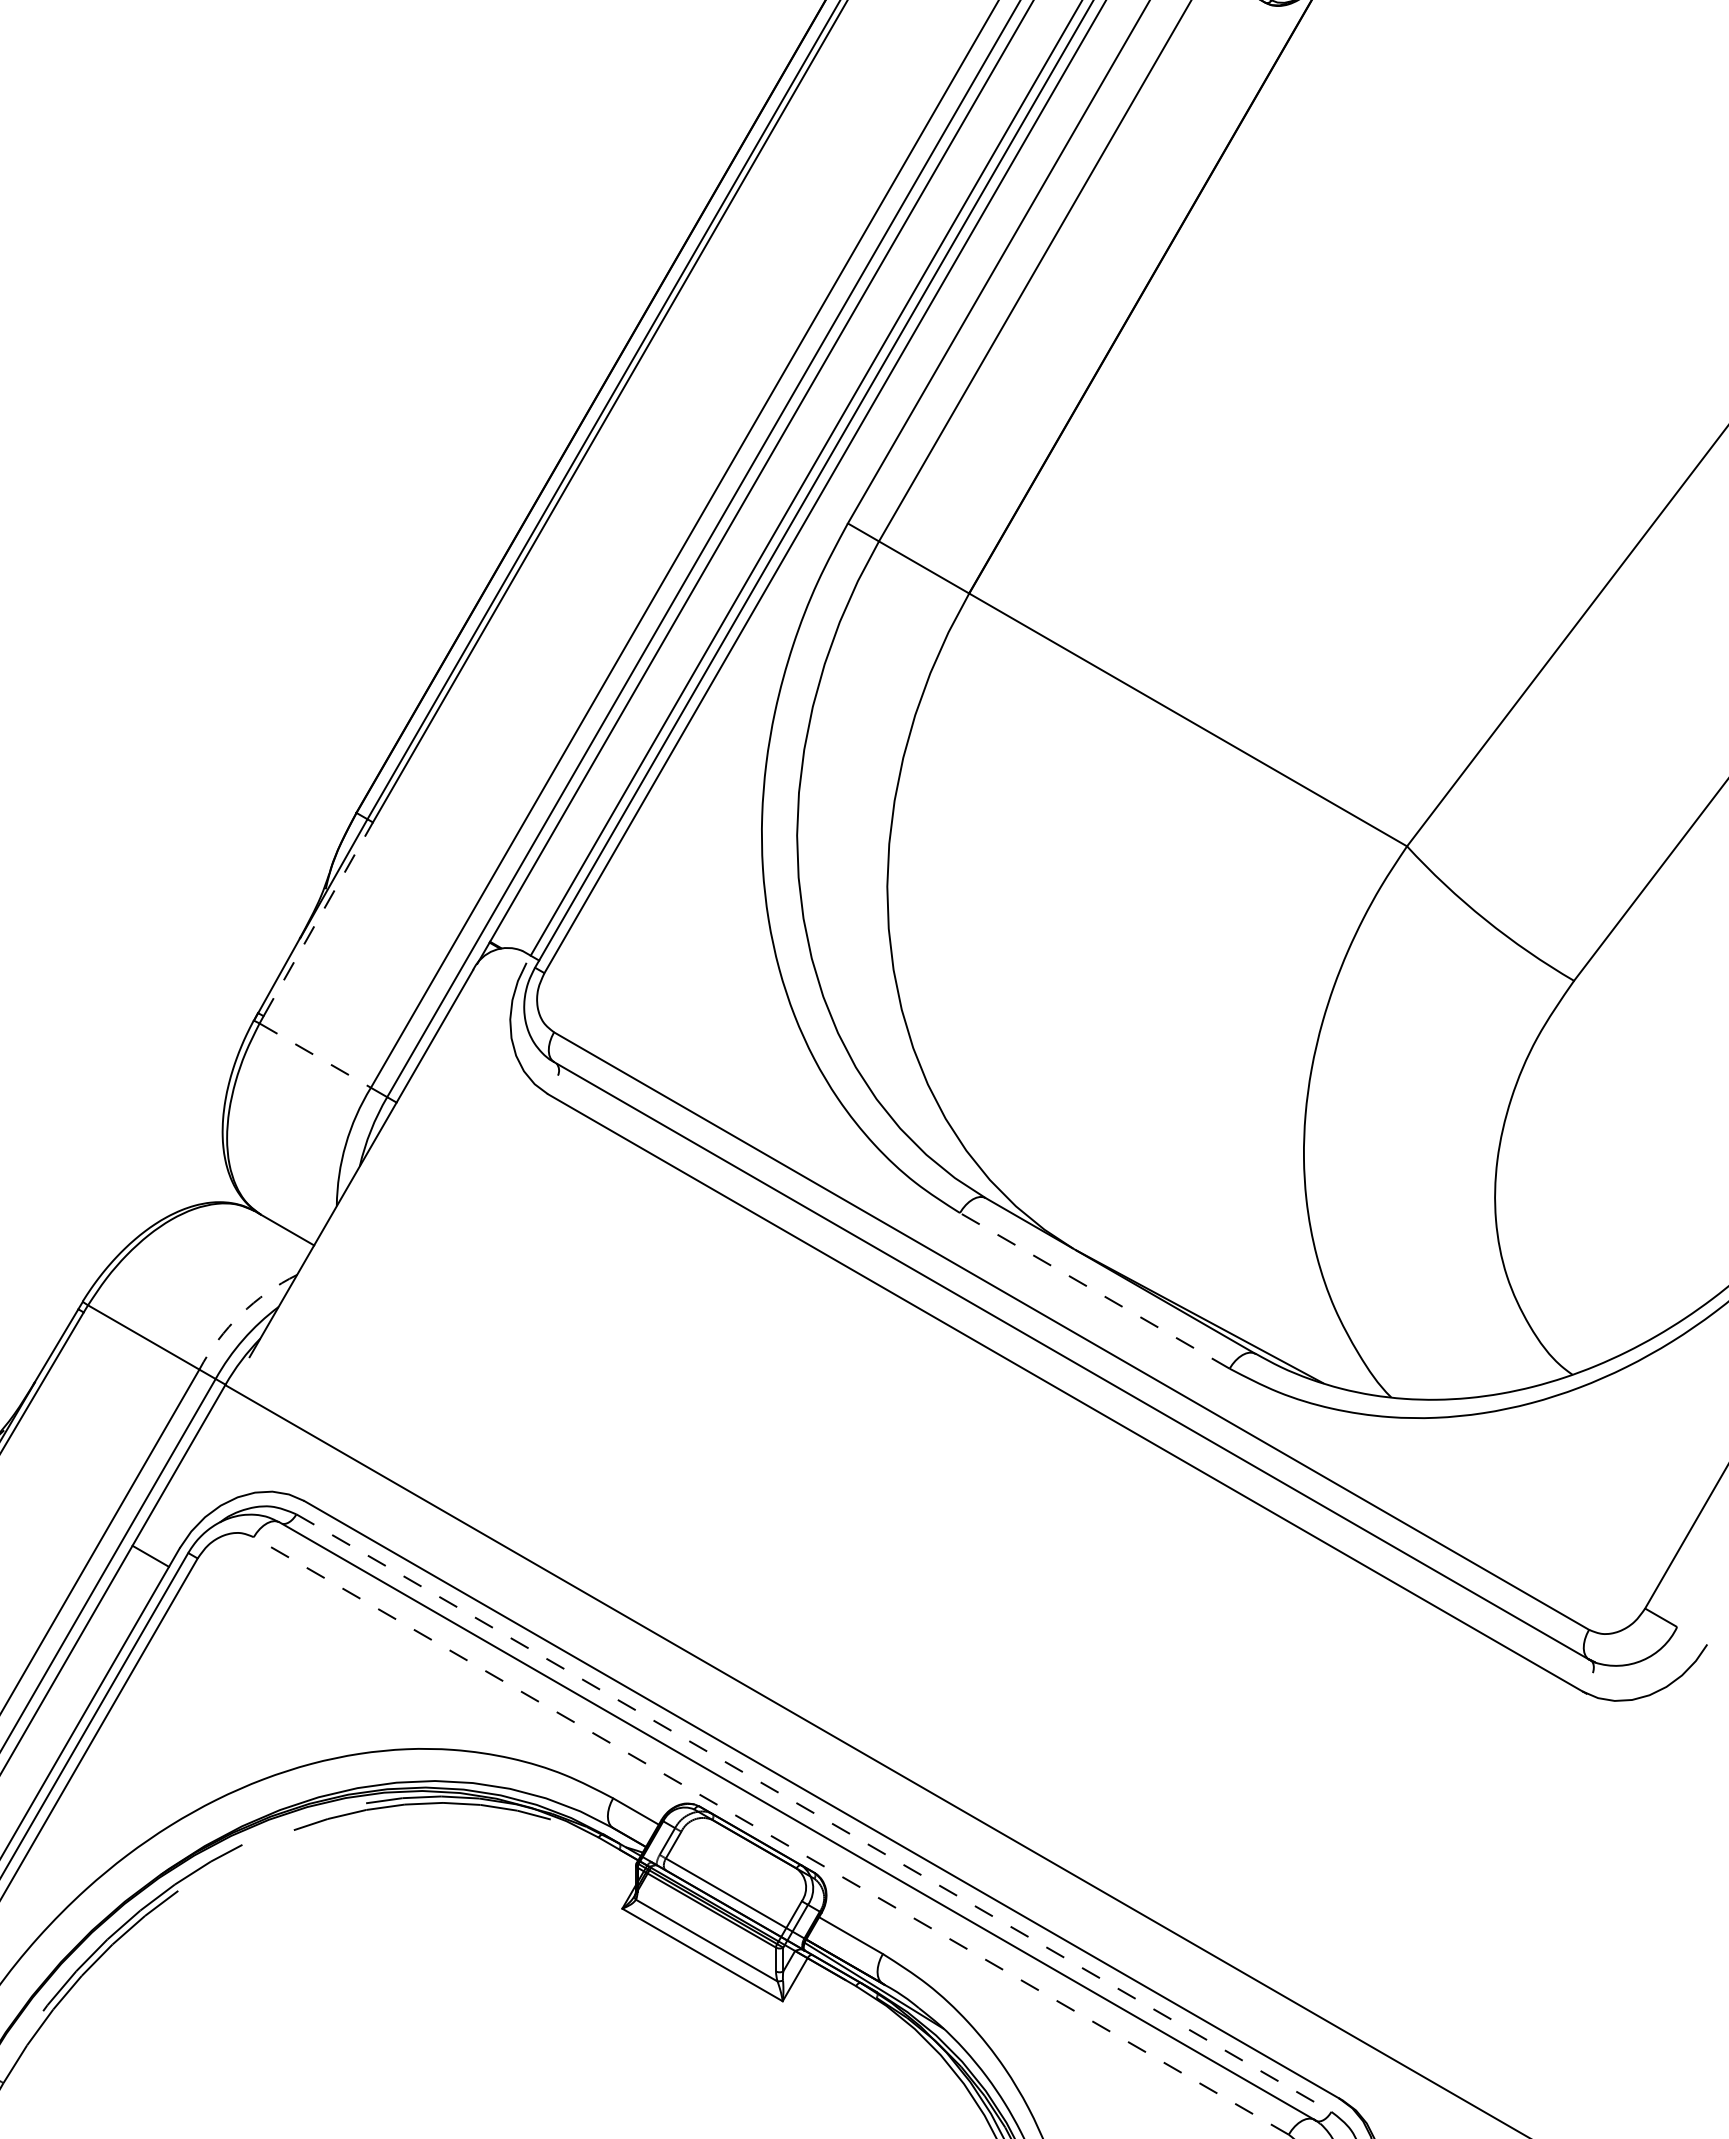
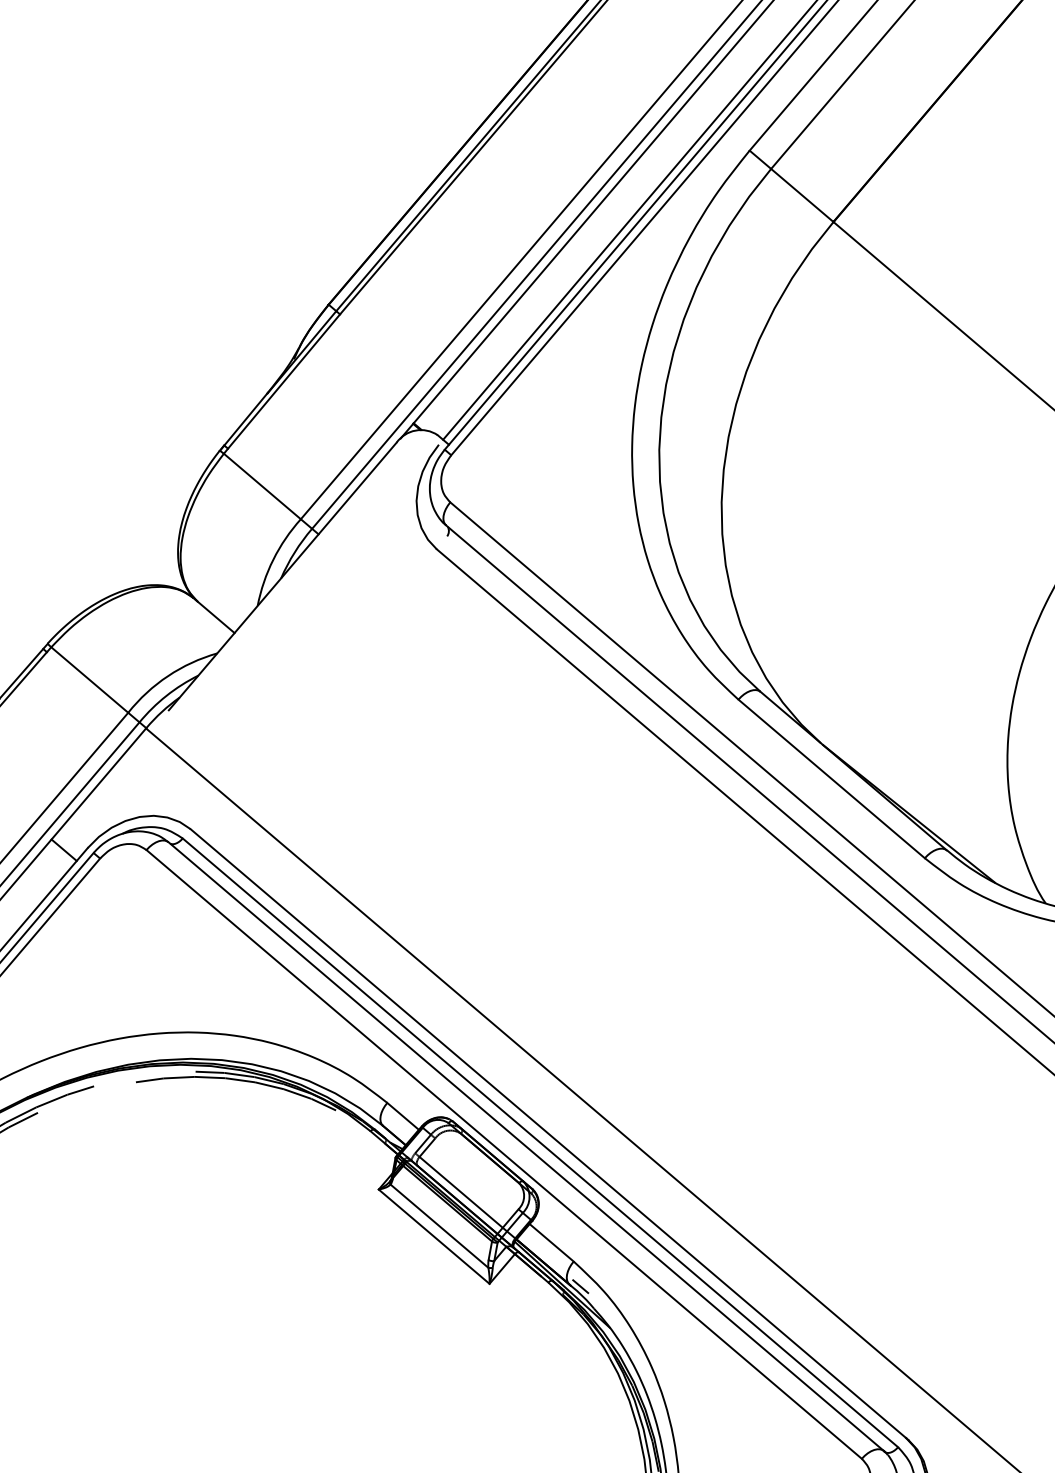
line: (318, 918) -> (284, 380), dashed -> solid
line: (315, 1055) -> (262, 486), dashed -> solid
line: (1094, 1290) -> (831, 778), dashed -> solid
arc: (240, 1314) -> (167, 676), dashed -> solid
line: (813, 1813) -> (540, 1143), dashed -> solid
line: (771, 1835) -> (504, 1154), dashed -> solid
line: (897, 1983) -> (580, 1286), added

